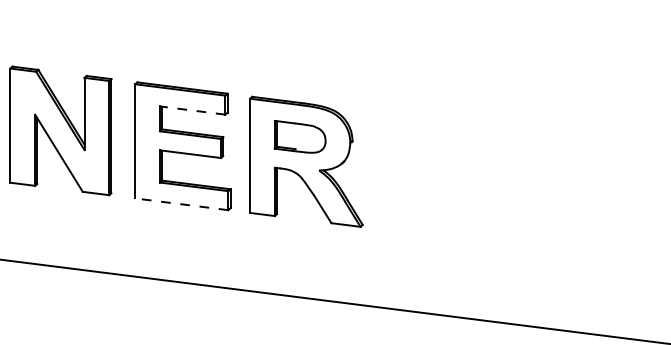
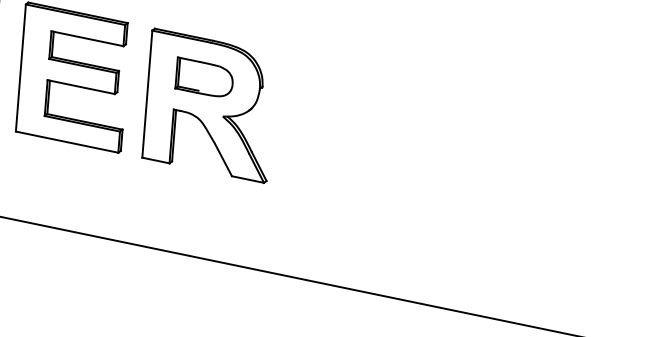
line: (192, 110) -> (87, 38), dashed -> solid
line: (181, 204) -> (66, 142), dashed -> solid

